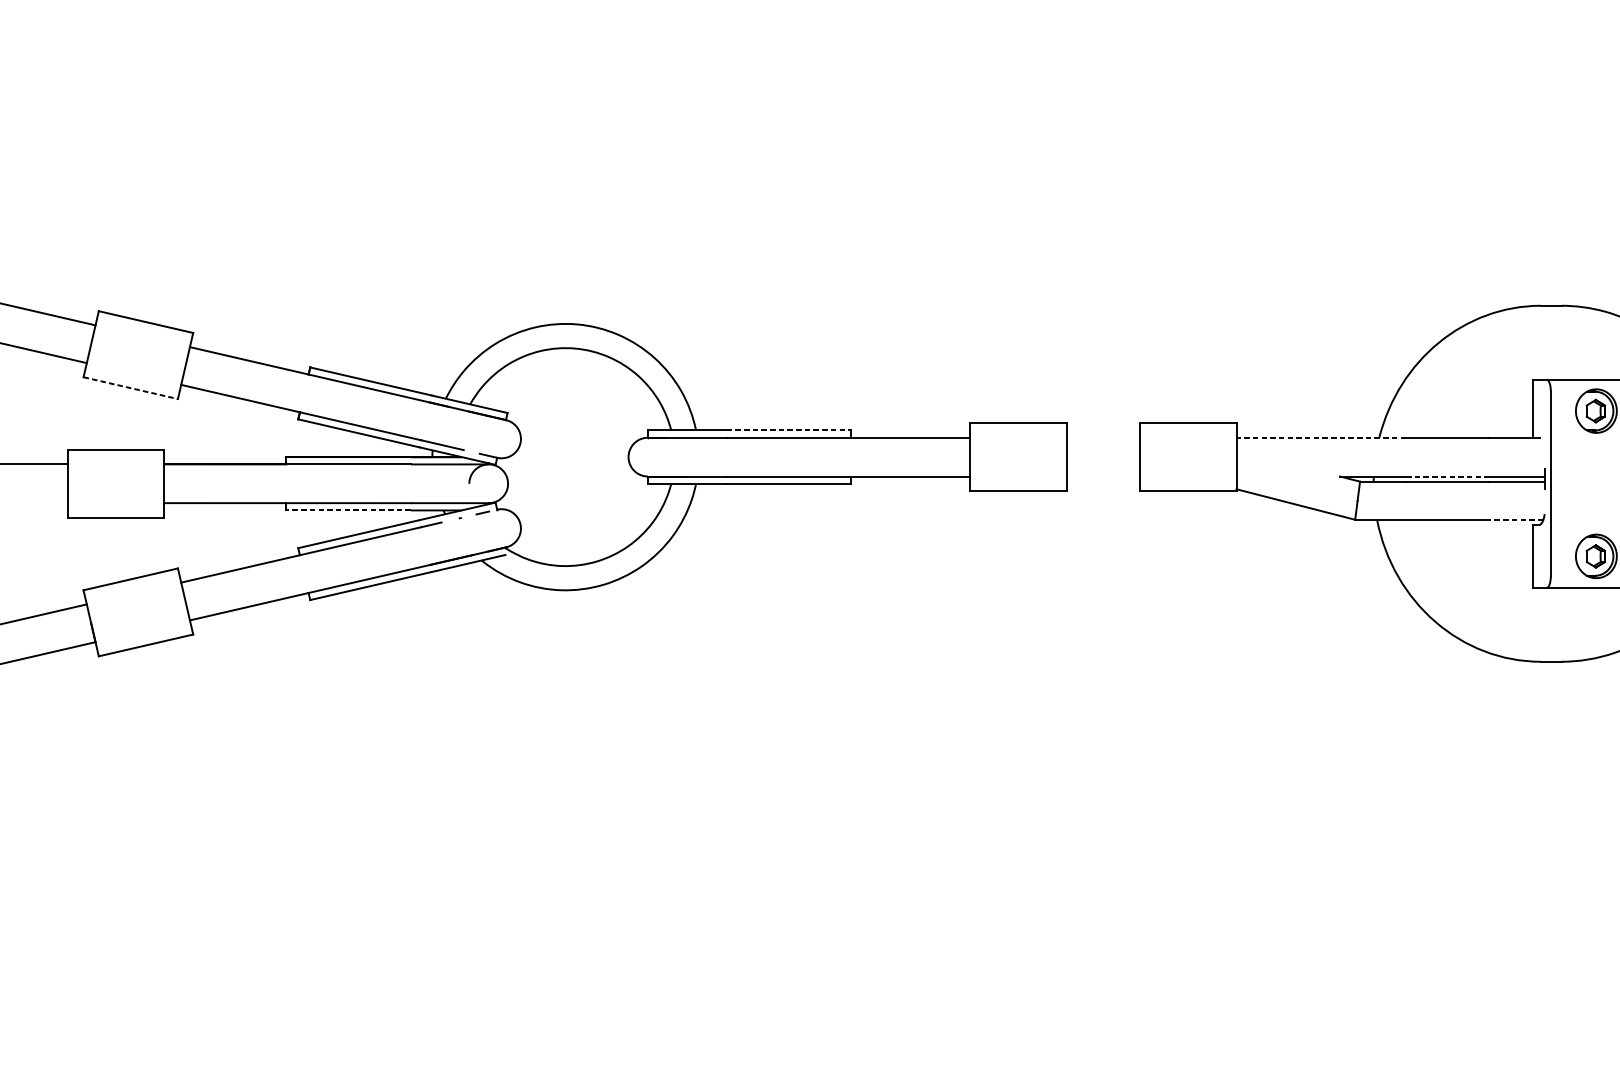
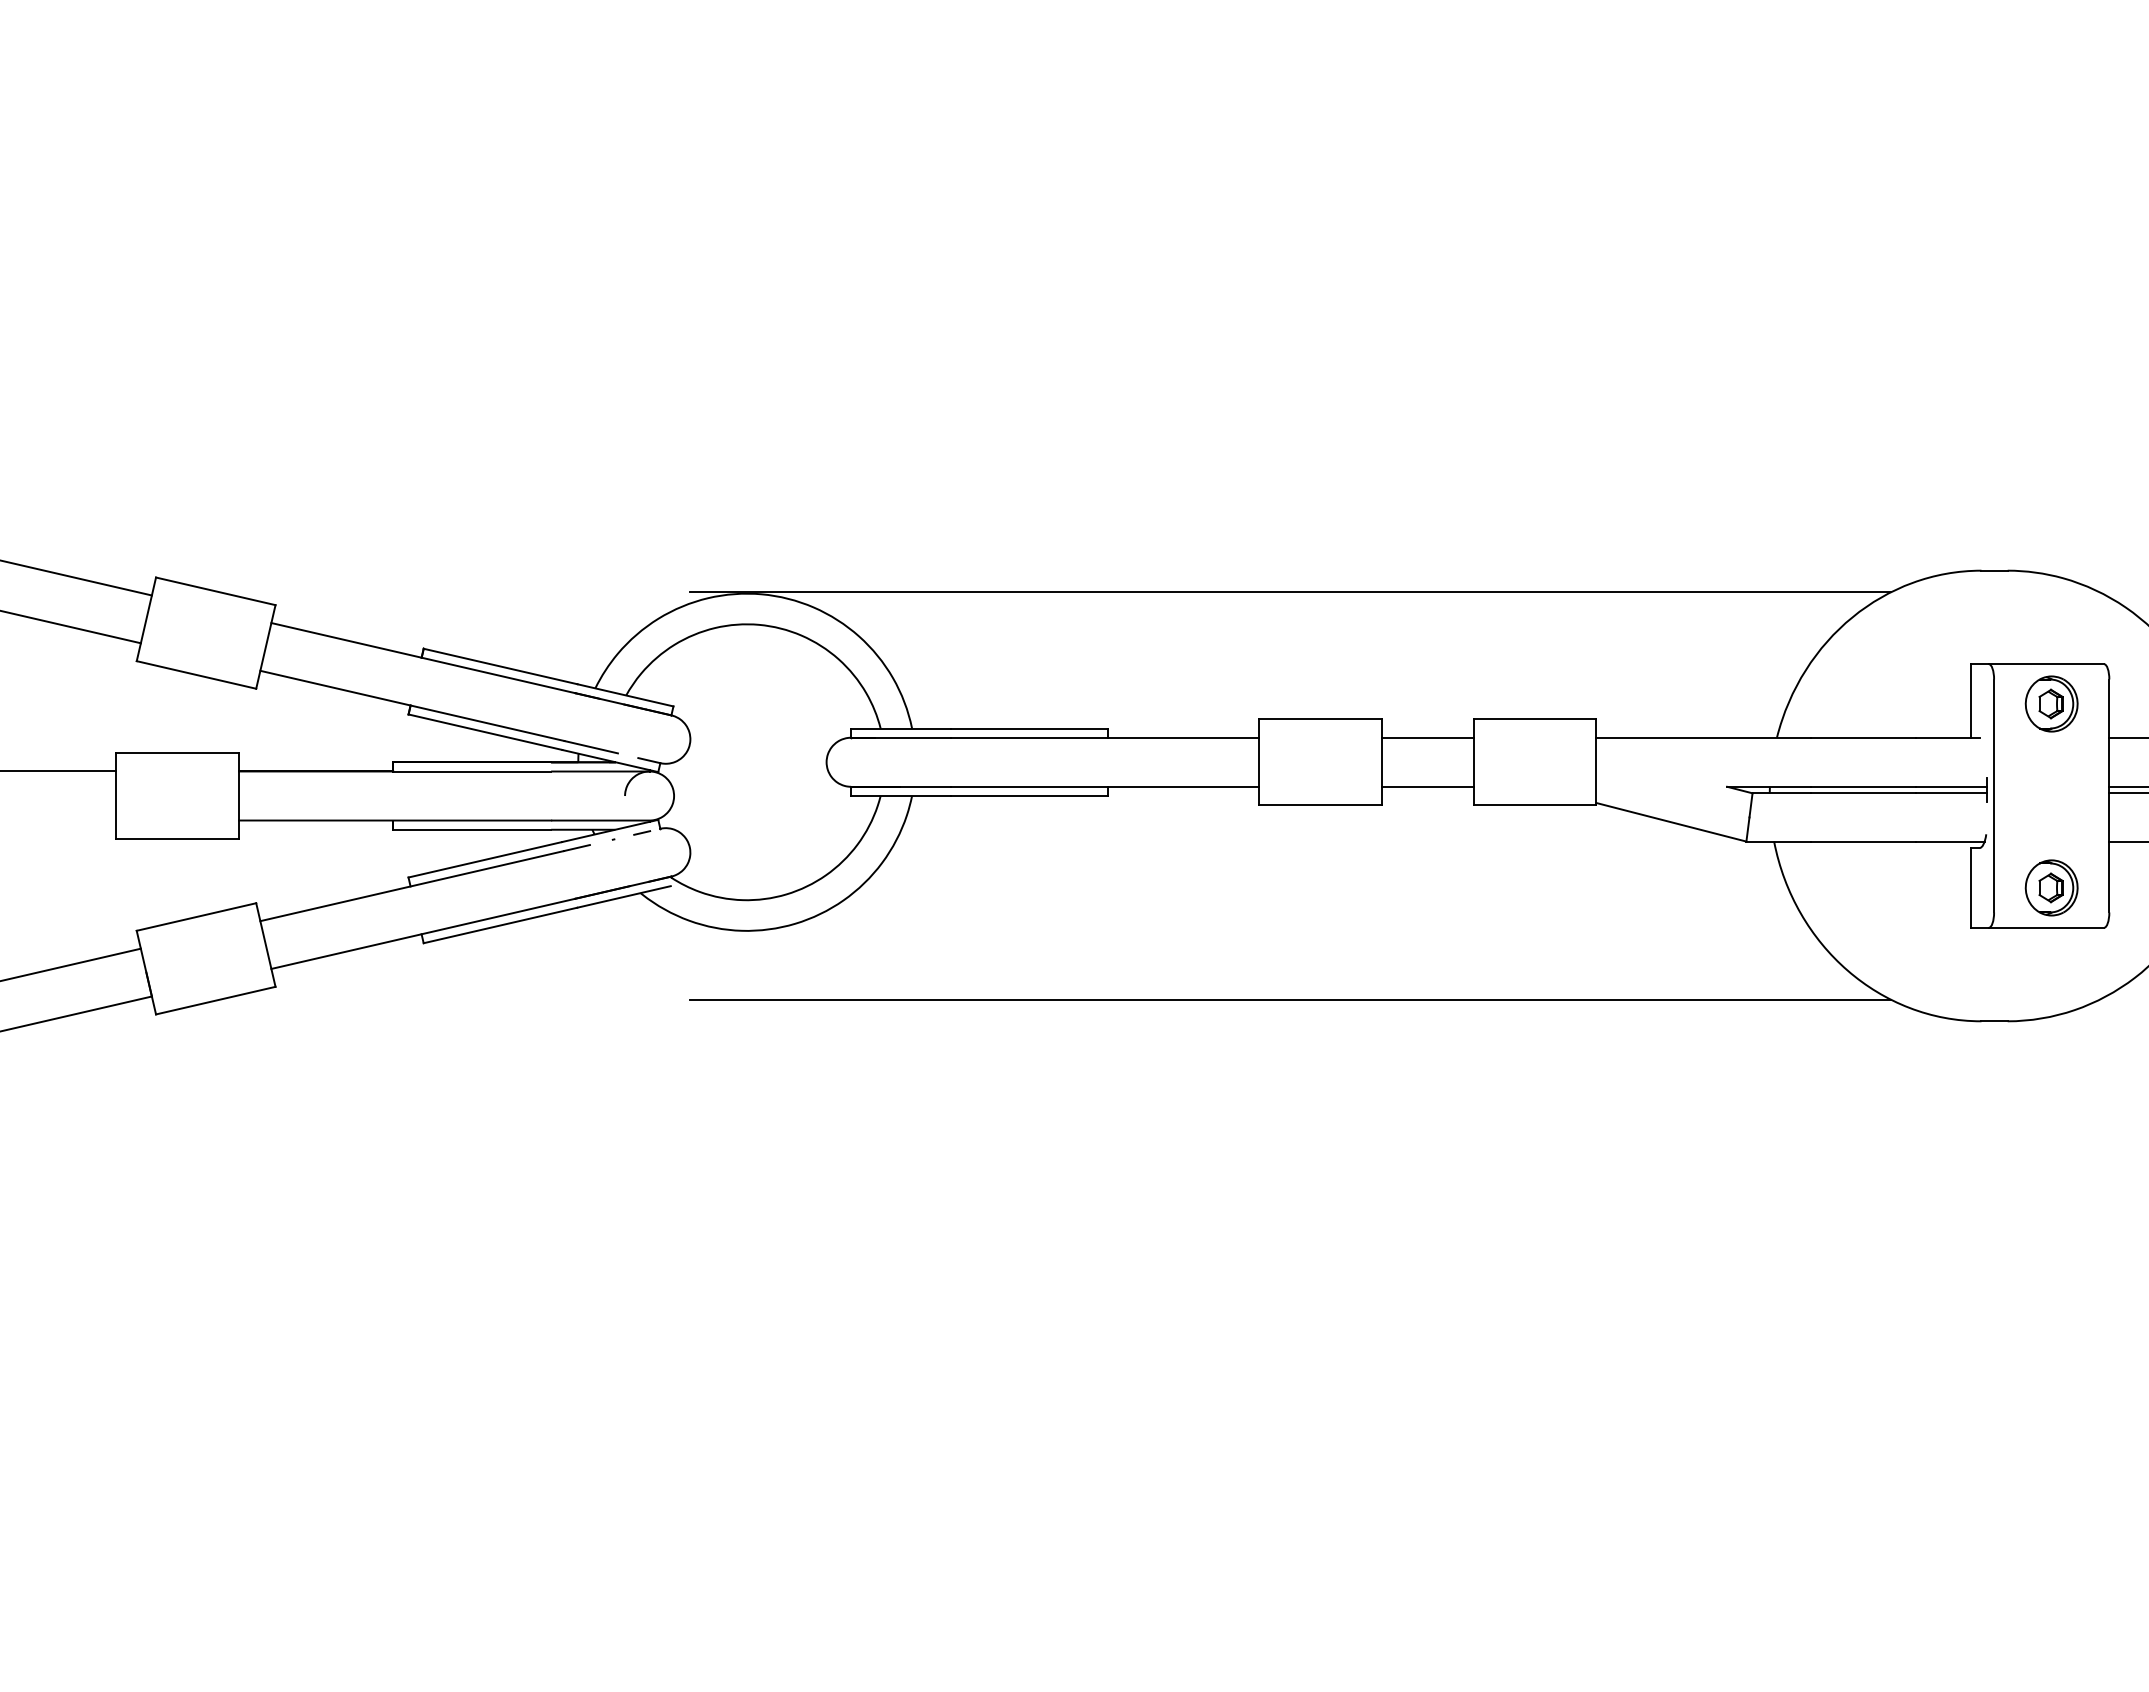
line: (995, 323) -> (1290, 592), added
line: (130, 388) -> (196, 675), dashed -> solid
line: (788, 430) -> (1029, 728), dashed -> solid
line: (1103, 437) -> (1427, 737), added
line: (1321, 437) -> (1703, 737), dashed -> solid
line: (1103, 476) -> (1427, 786), added
line: (1447, 476) -> (1863, 786), dashed -> solid
line: (348, 510) -> (472, 829), dashed -> solid
line: (1516, 519) -> (1950, 841), dashed -> solid
line: (995, 644) -> (1290, 999), added

